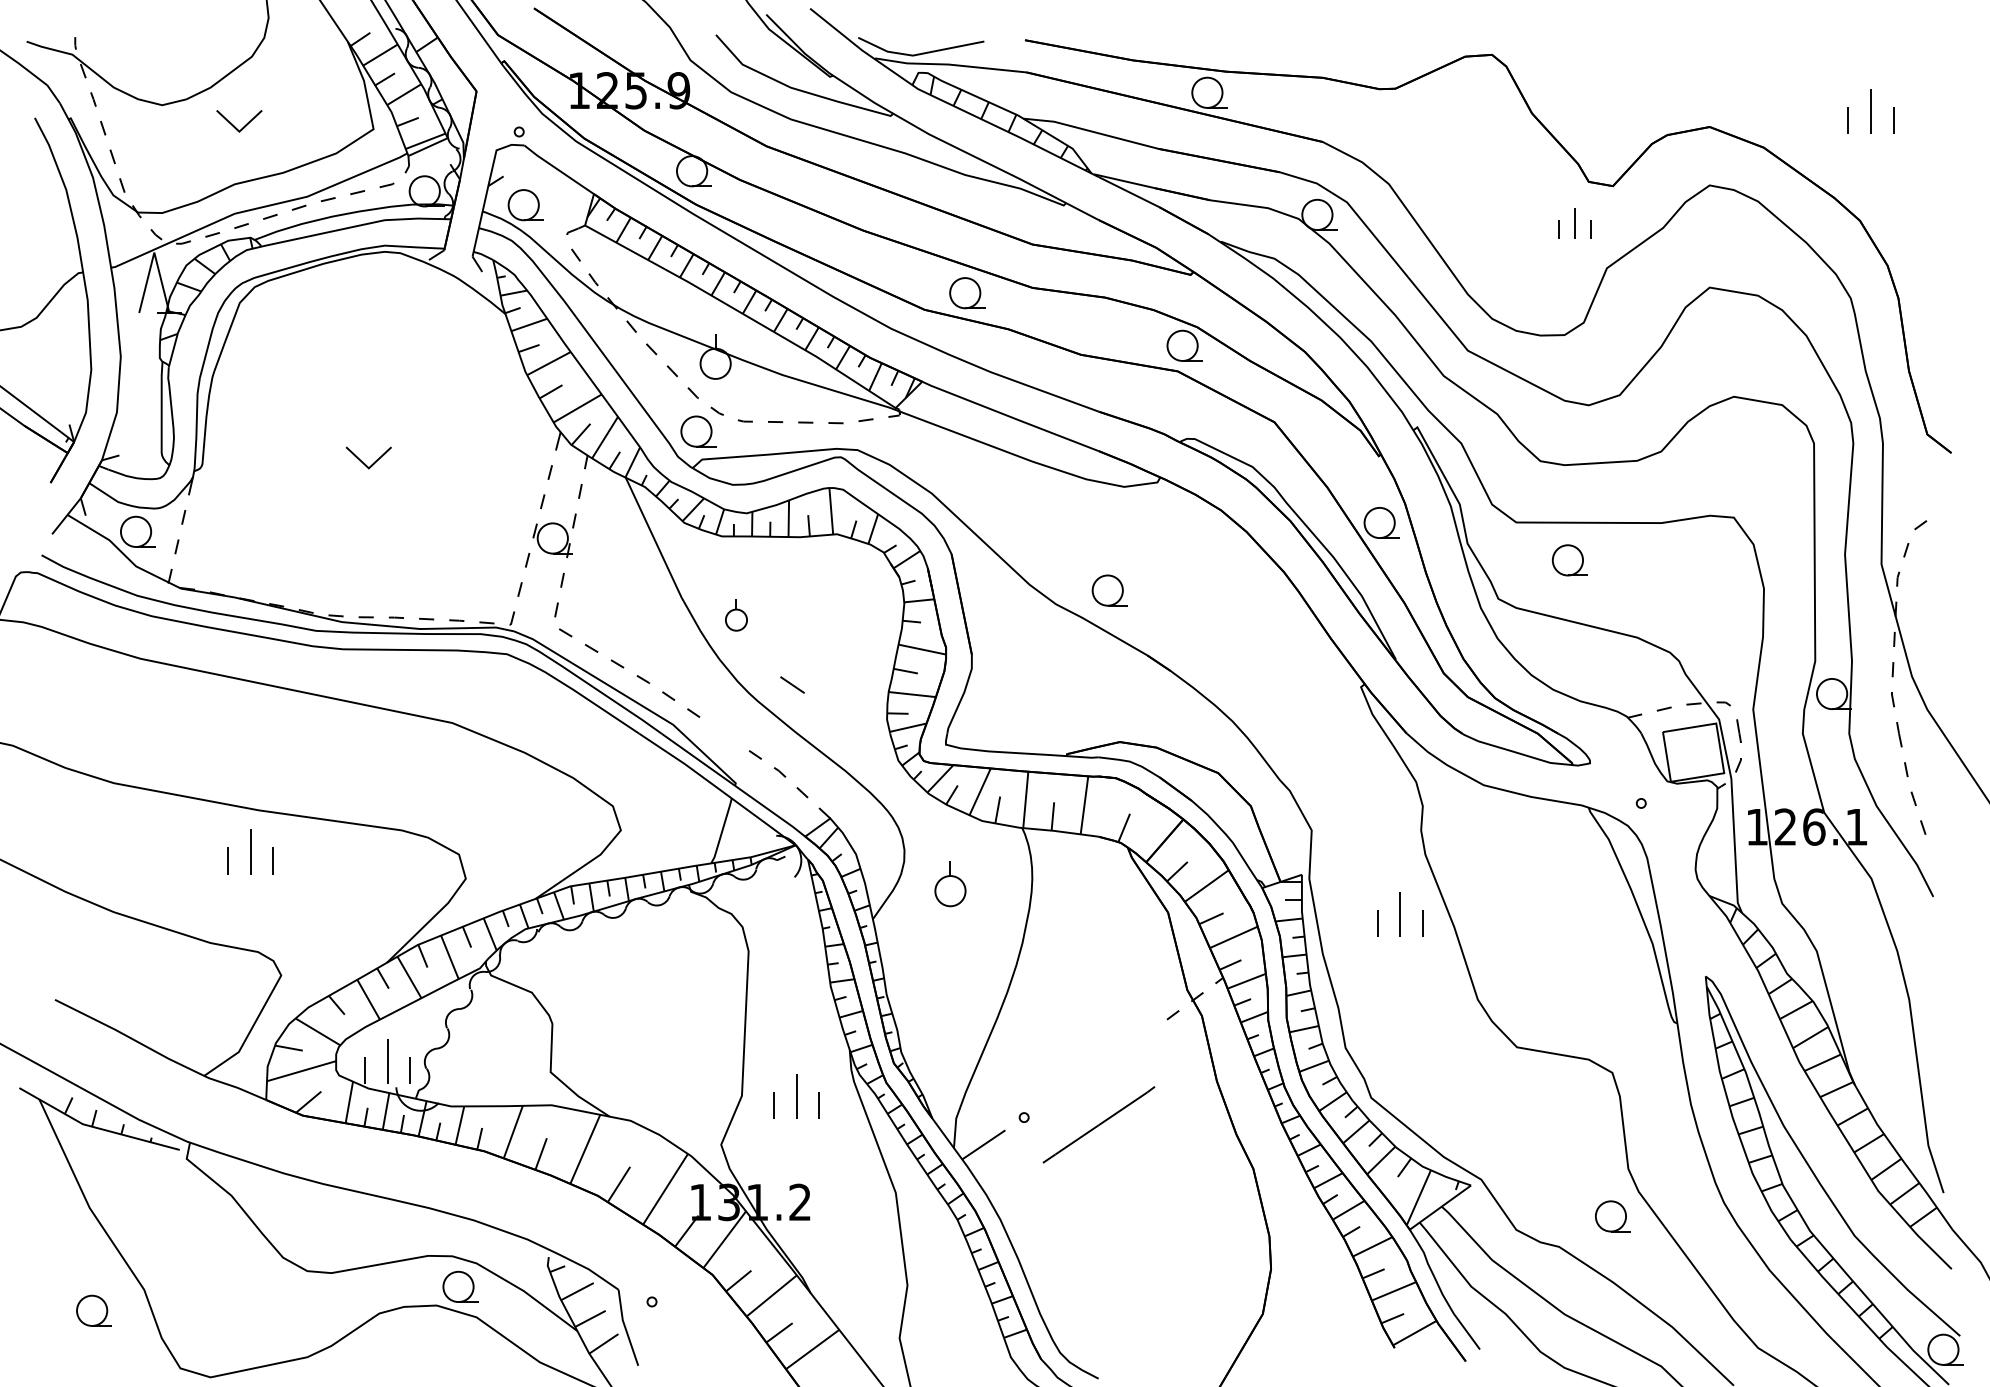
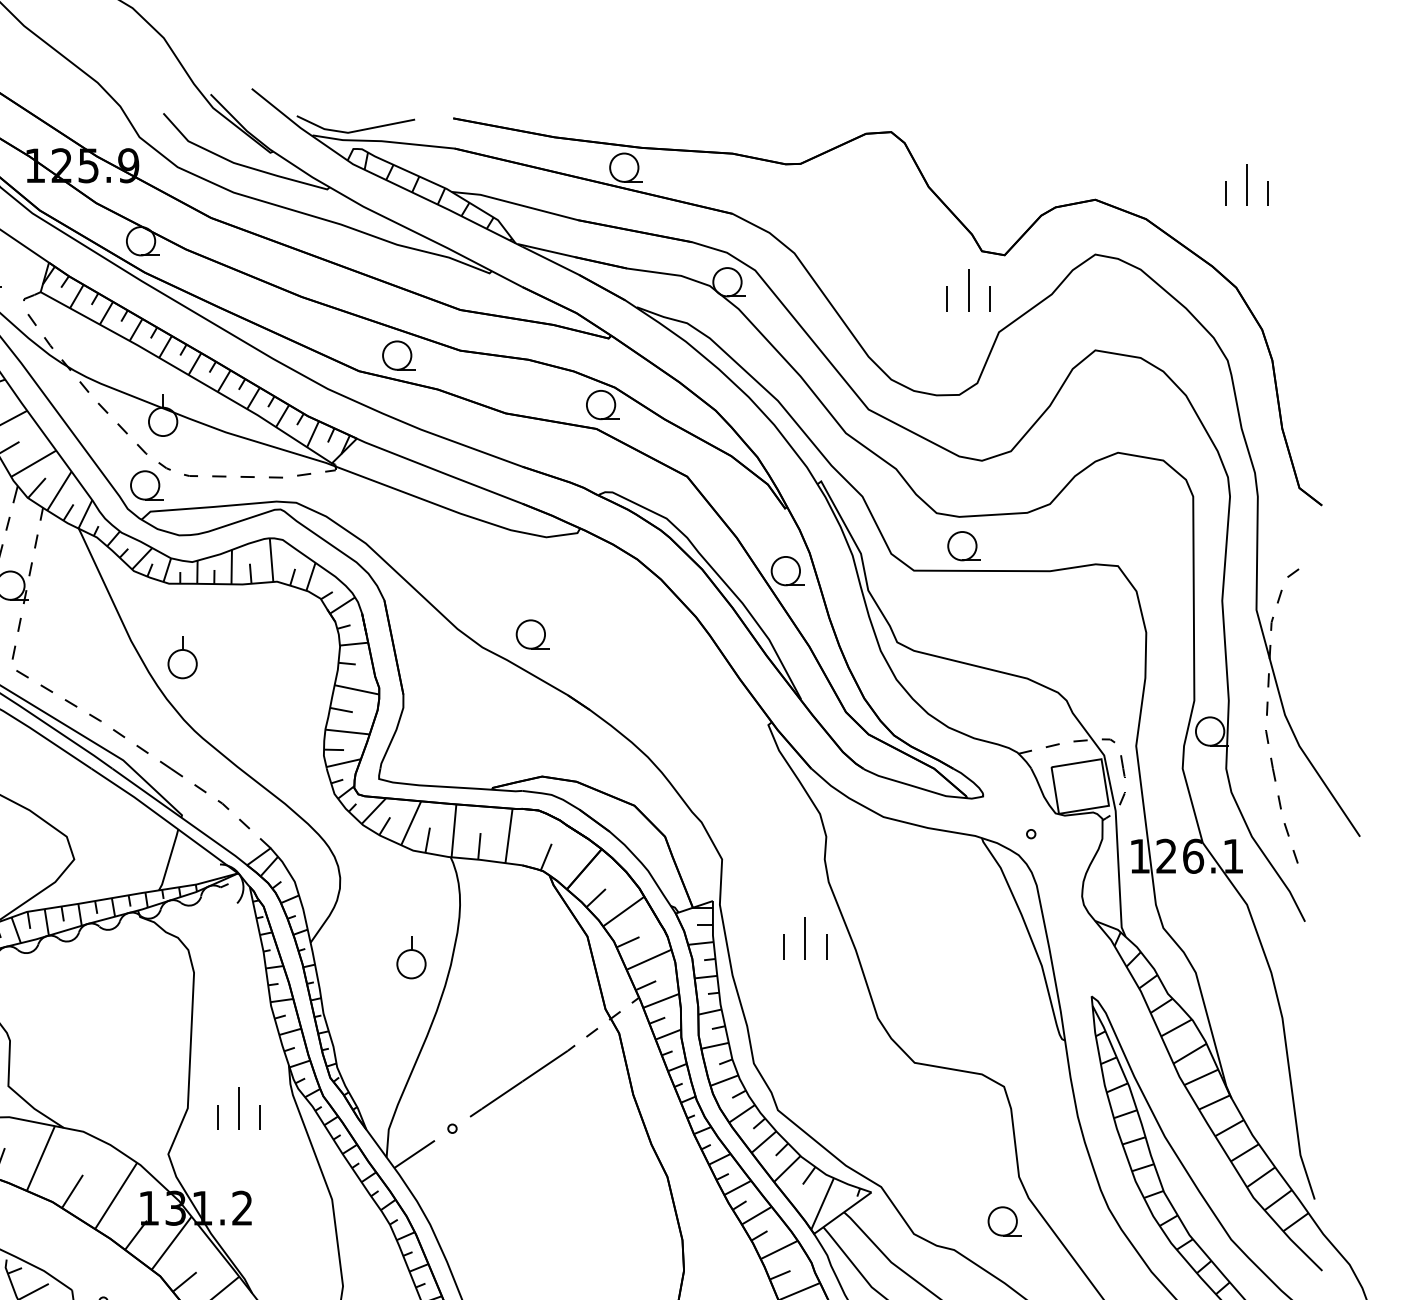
part: (1574, 223) -> (968, 290), size x1.43
part: (1569, 560) -> (963, 546), moved
part: (736, 615) -> (182, 657), size x1.43
line: (792, 684) -> (171, 768), moved
part: (950, 884) -> (411, 957), moved
line: (1098, 1124) -> (522, 1080), moved

